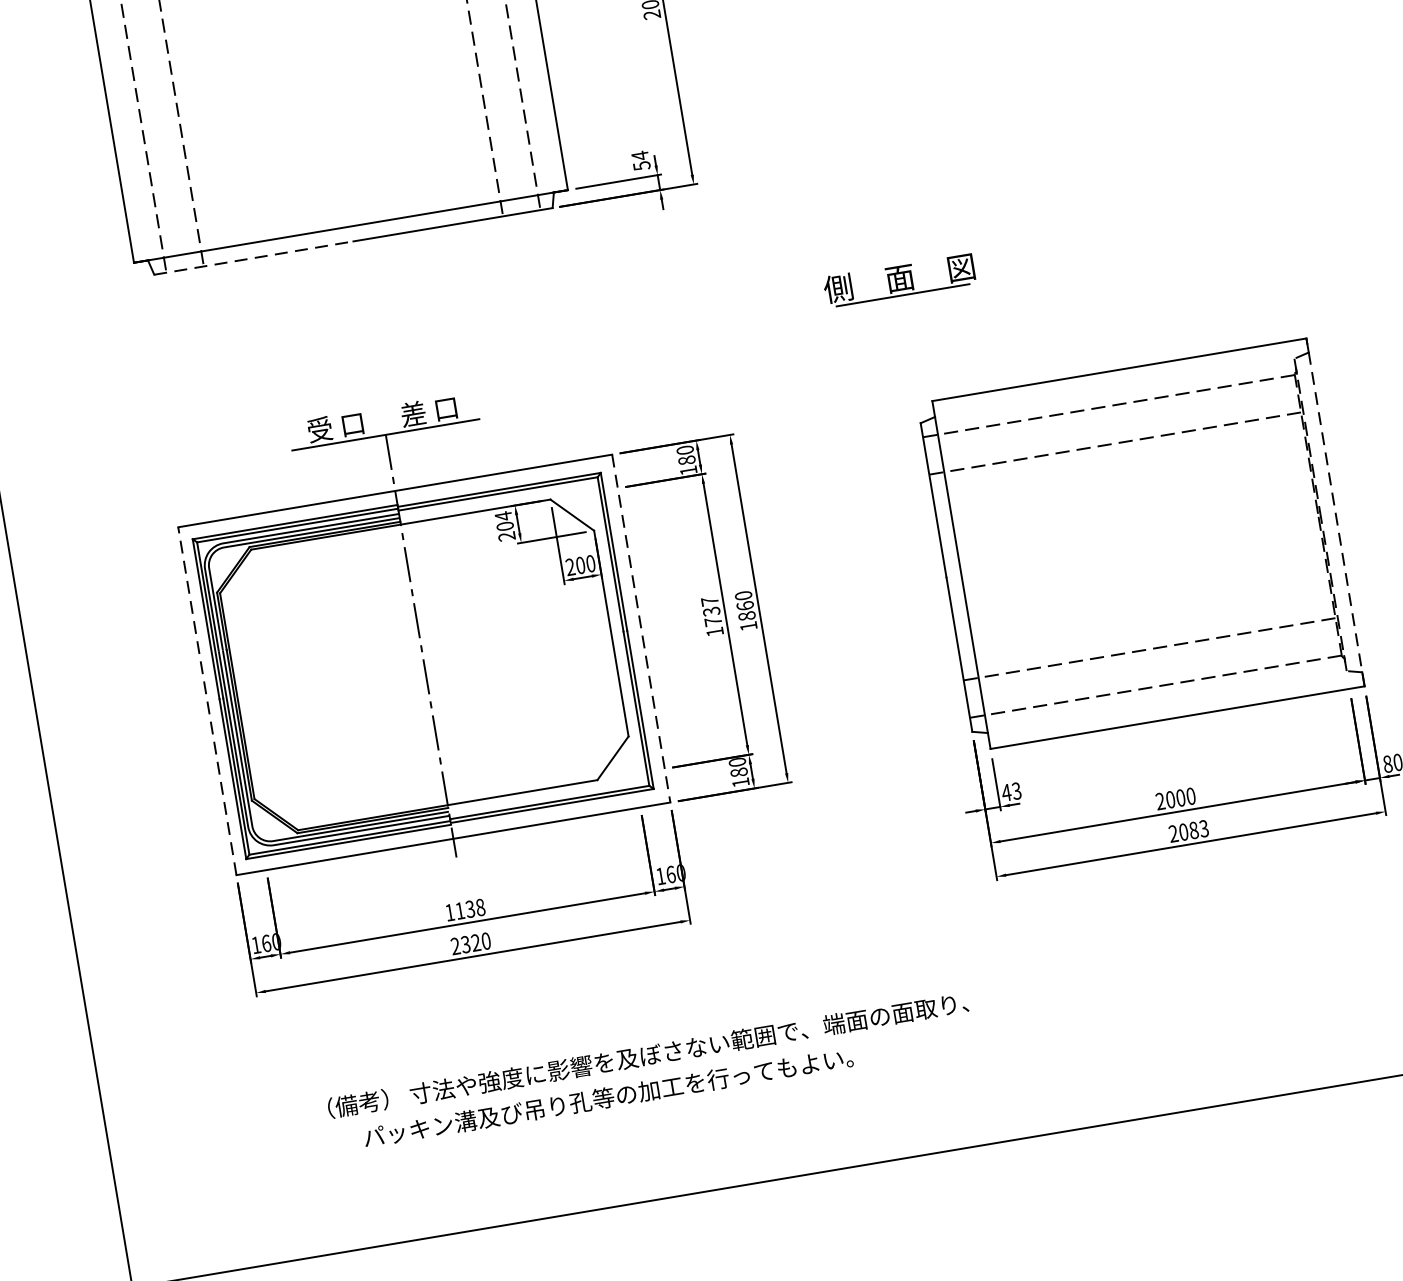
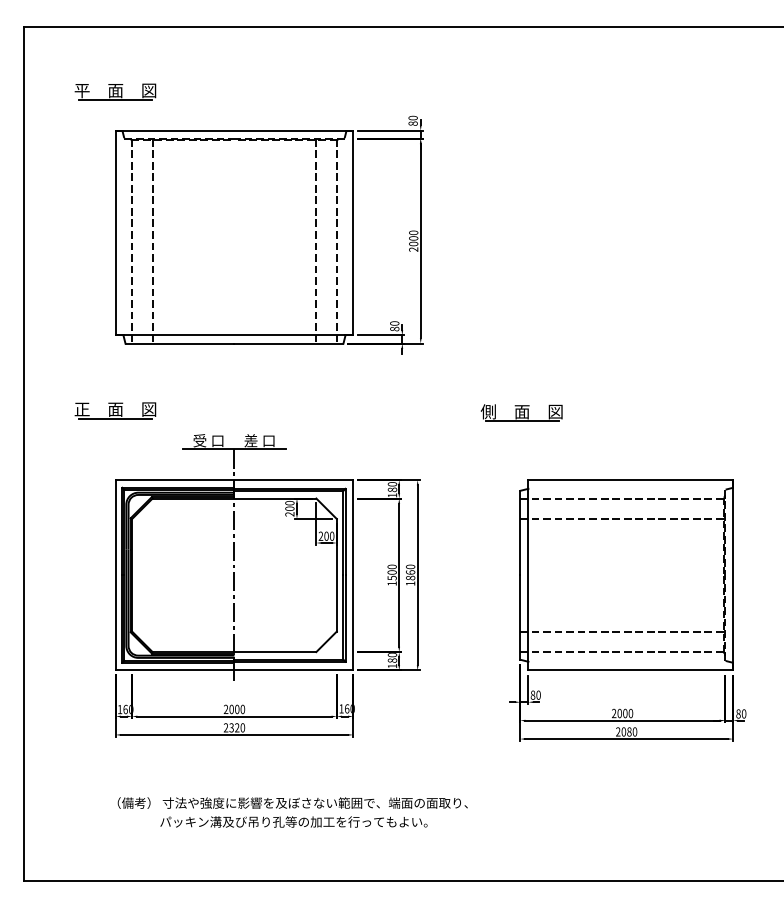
text: (640, 161) -> (394, 326), 54 -> 80
line: (254, 257) -> (180, 343), dashed -> solid
part: (156, 400) -> (115, 410), added
line: (1336, 510) -> (733, 574), dashed -> solid
text: (502, 515) -> (289, 502), 204 -> 200
text: (710, 611) -> (391, 572), 1737 -> 1500
line: (641, 628) -> (353, 575), dashed -> solid
line: (206, 699) -> (115, 574), dashed -> solid
text: (1010, 790) -> (535, 694), 43 -> 80
text: (1203, 828) -> (634, 731), 2083 -> 2080
text: (465, 910) -> (234, 709), 1138 -> 2000
text: (647, 1054) -> (292, 802), moved

